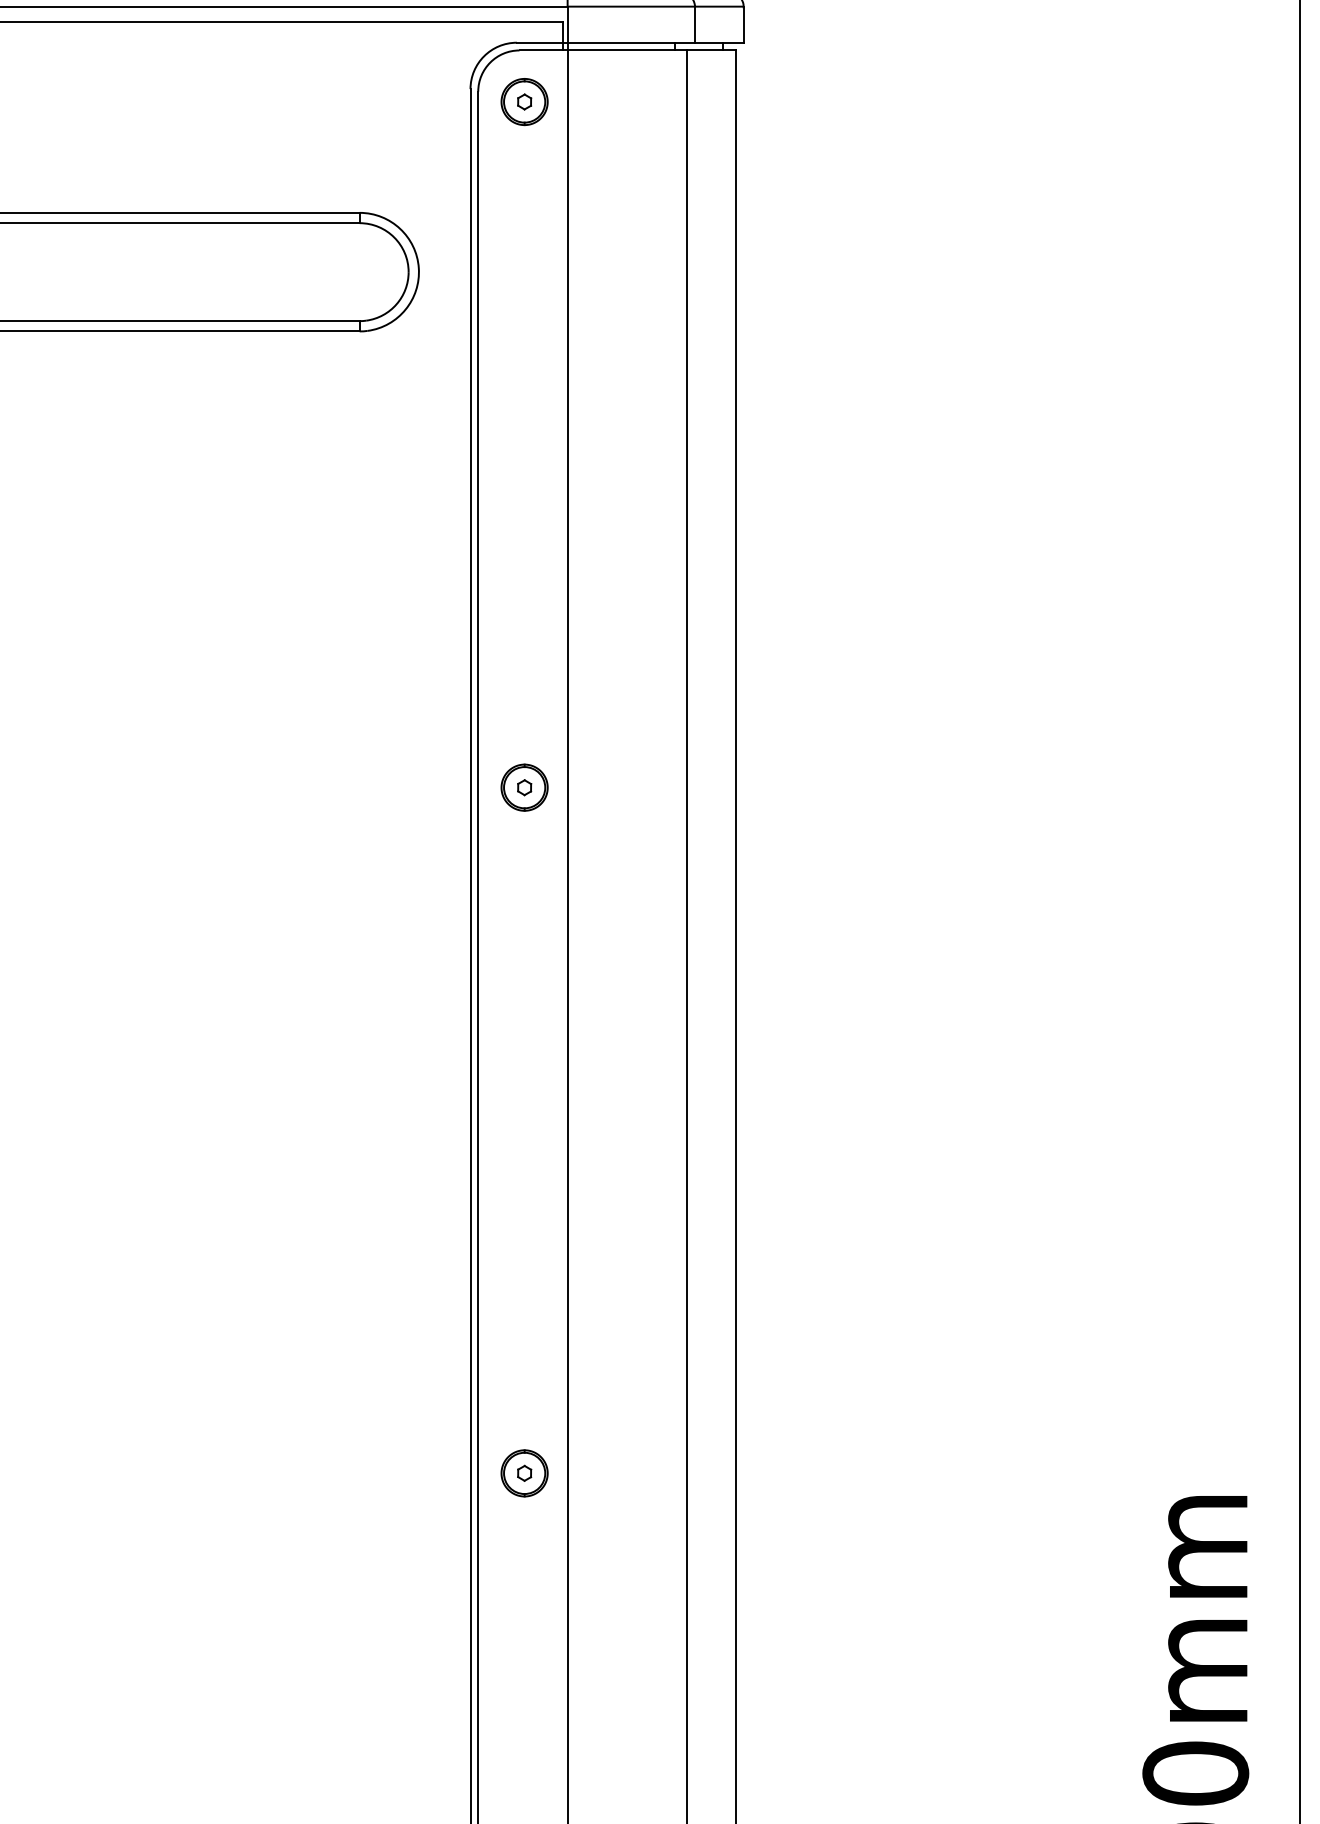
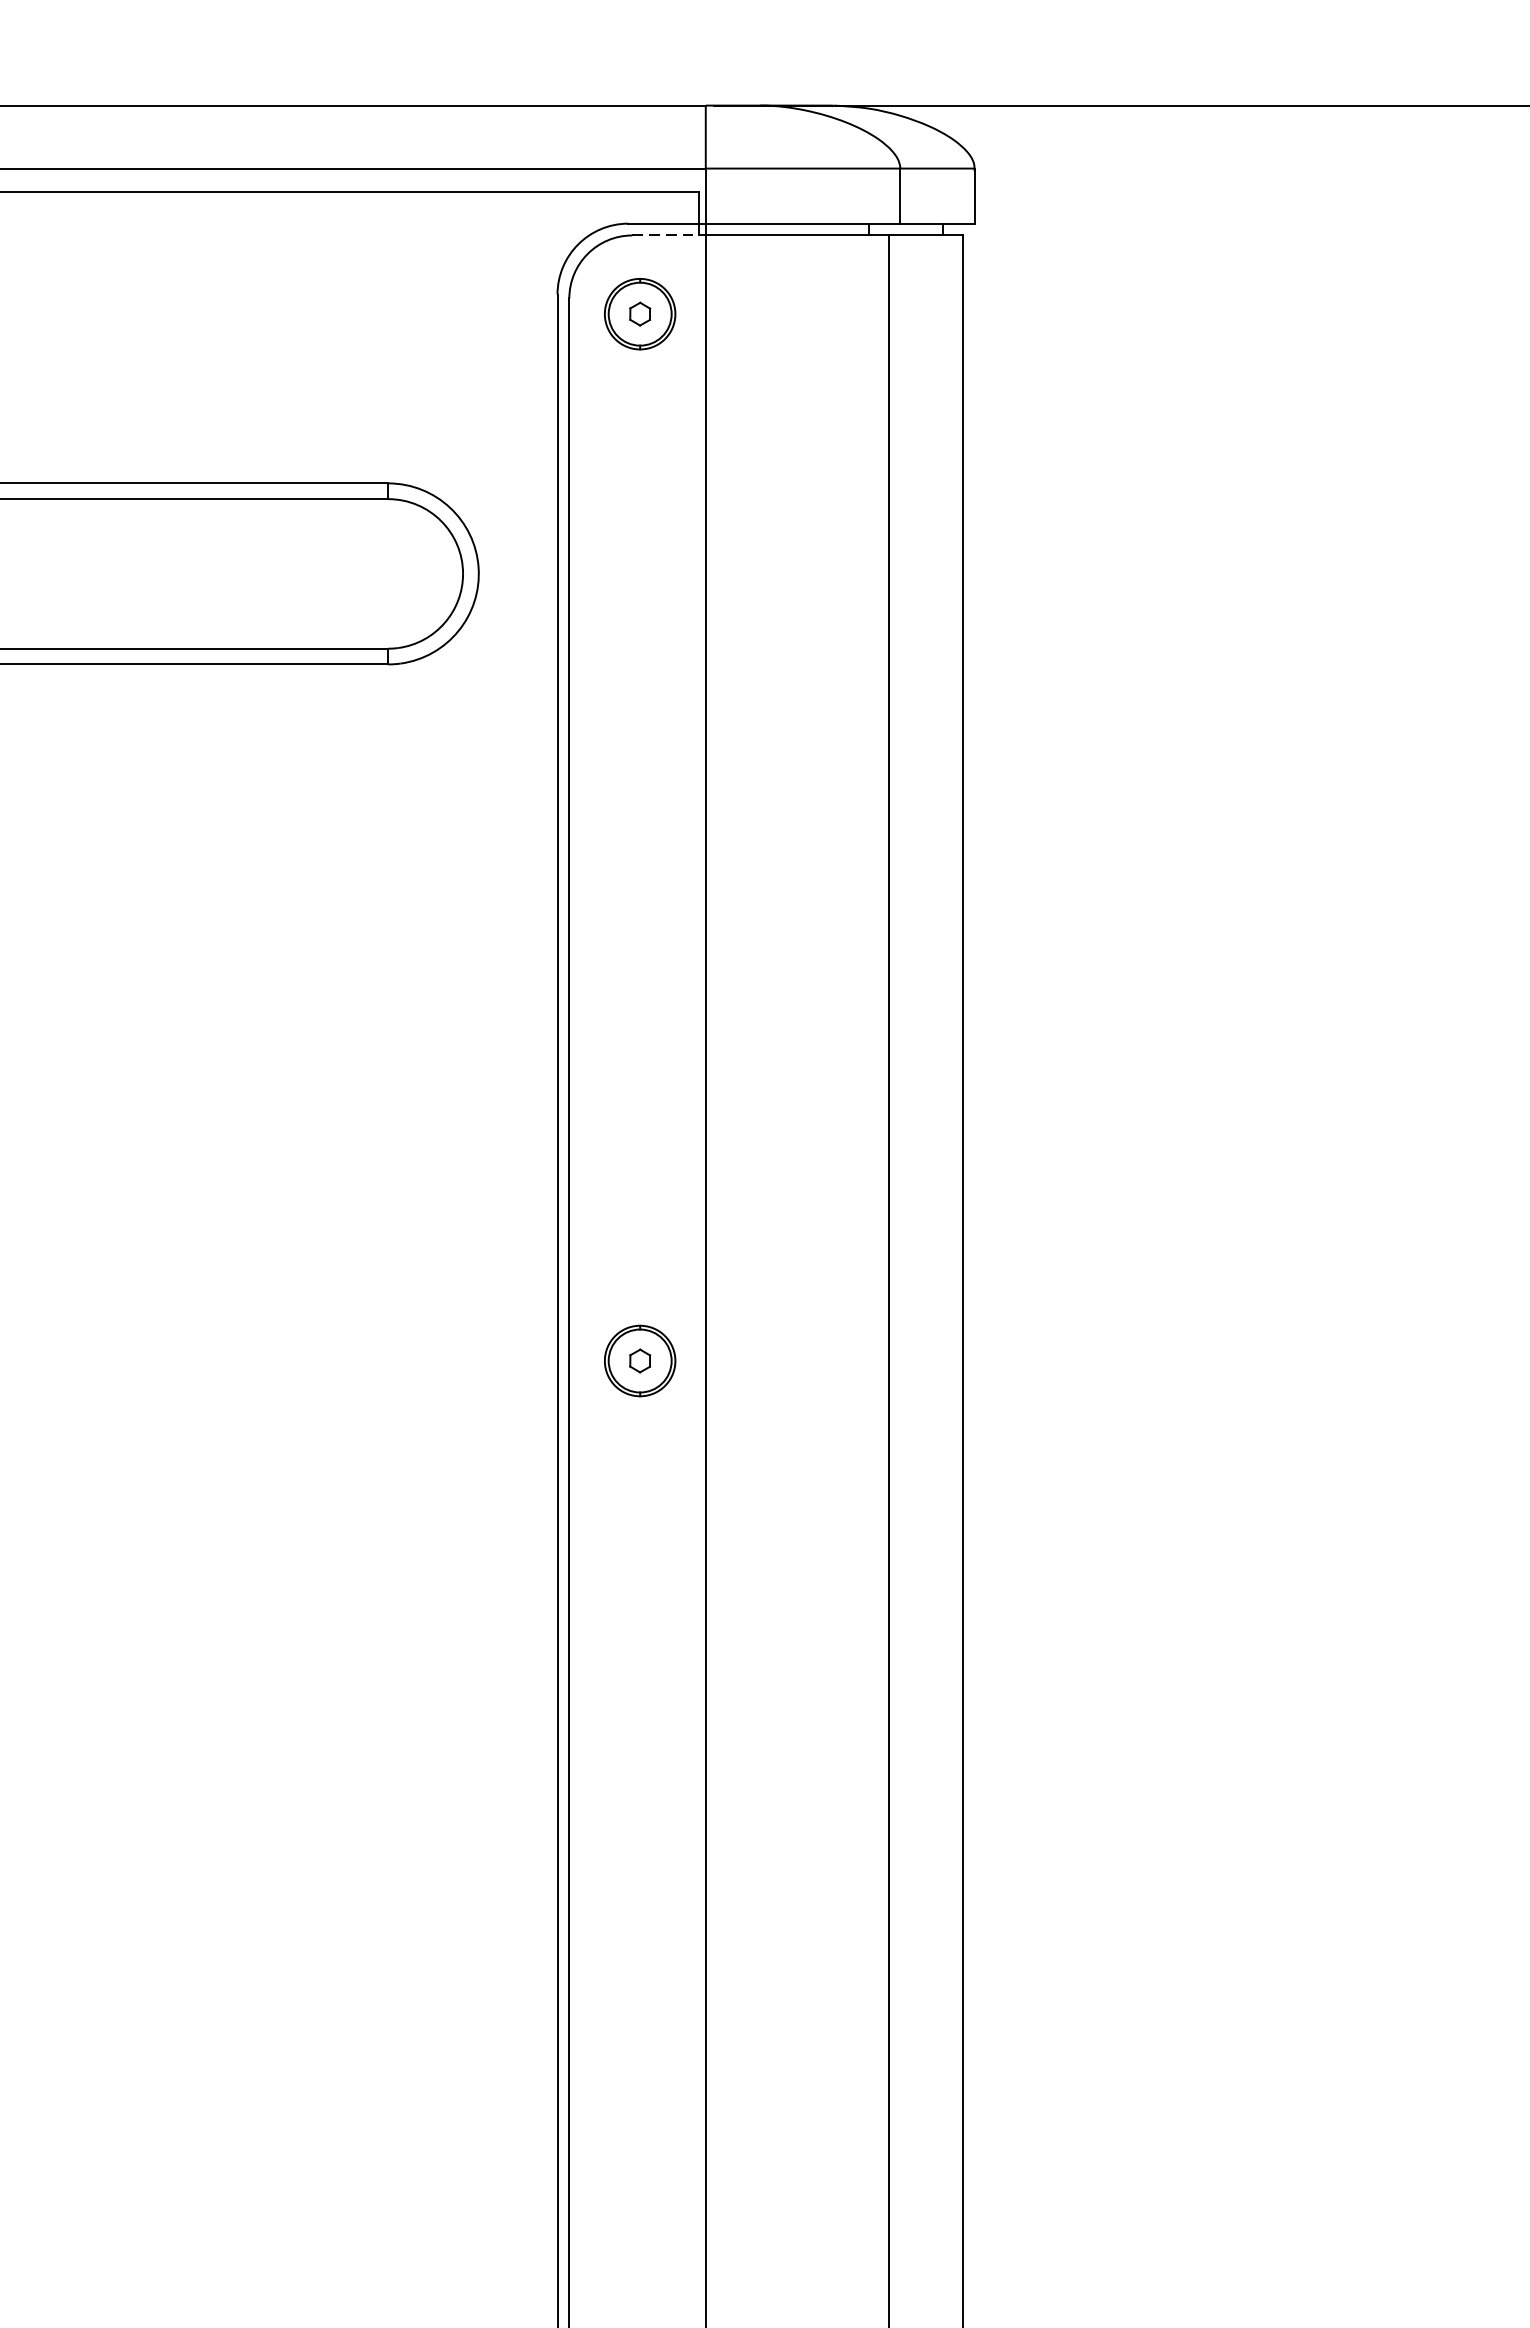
line: (544, 50) -> (670, 235), solid -> dashed

